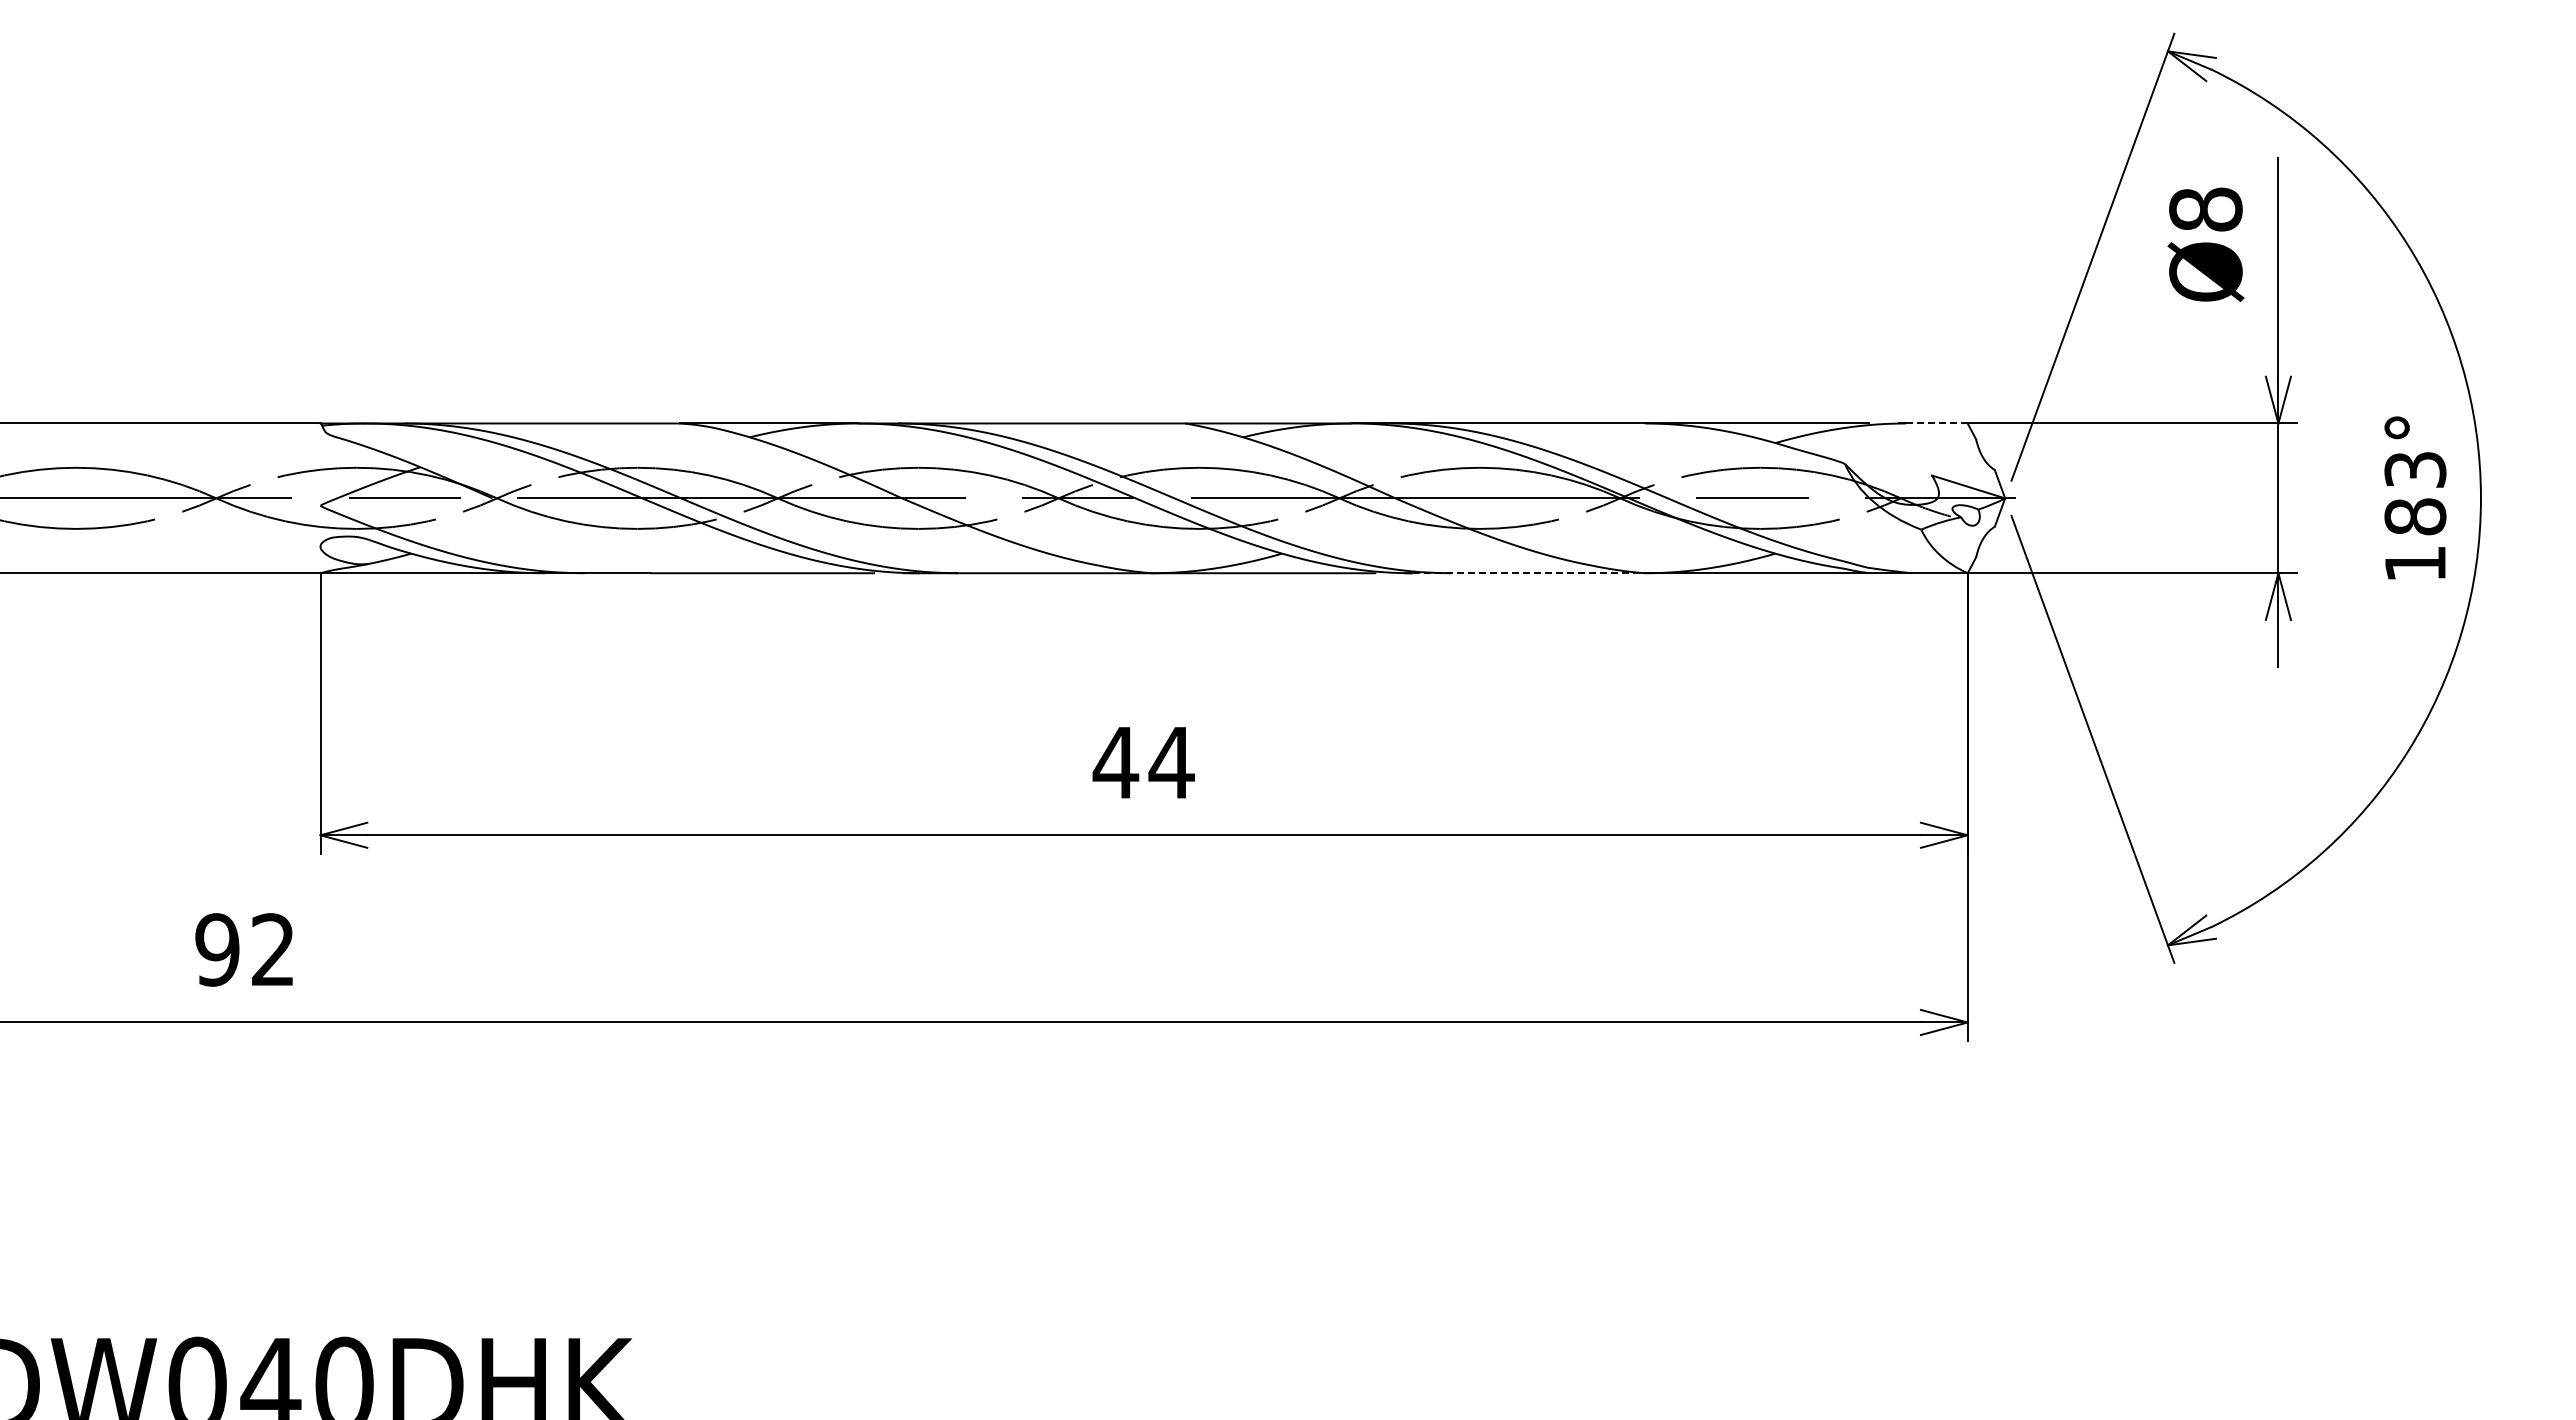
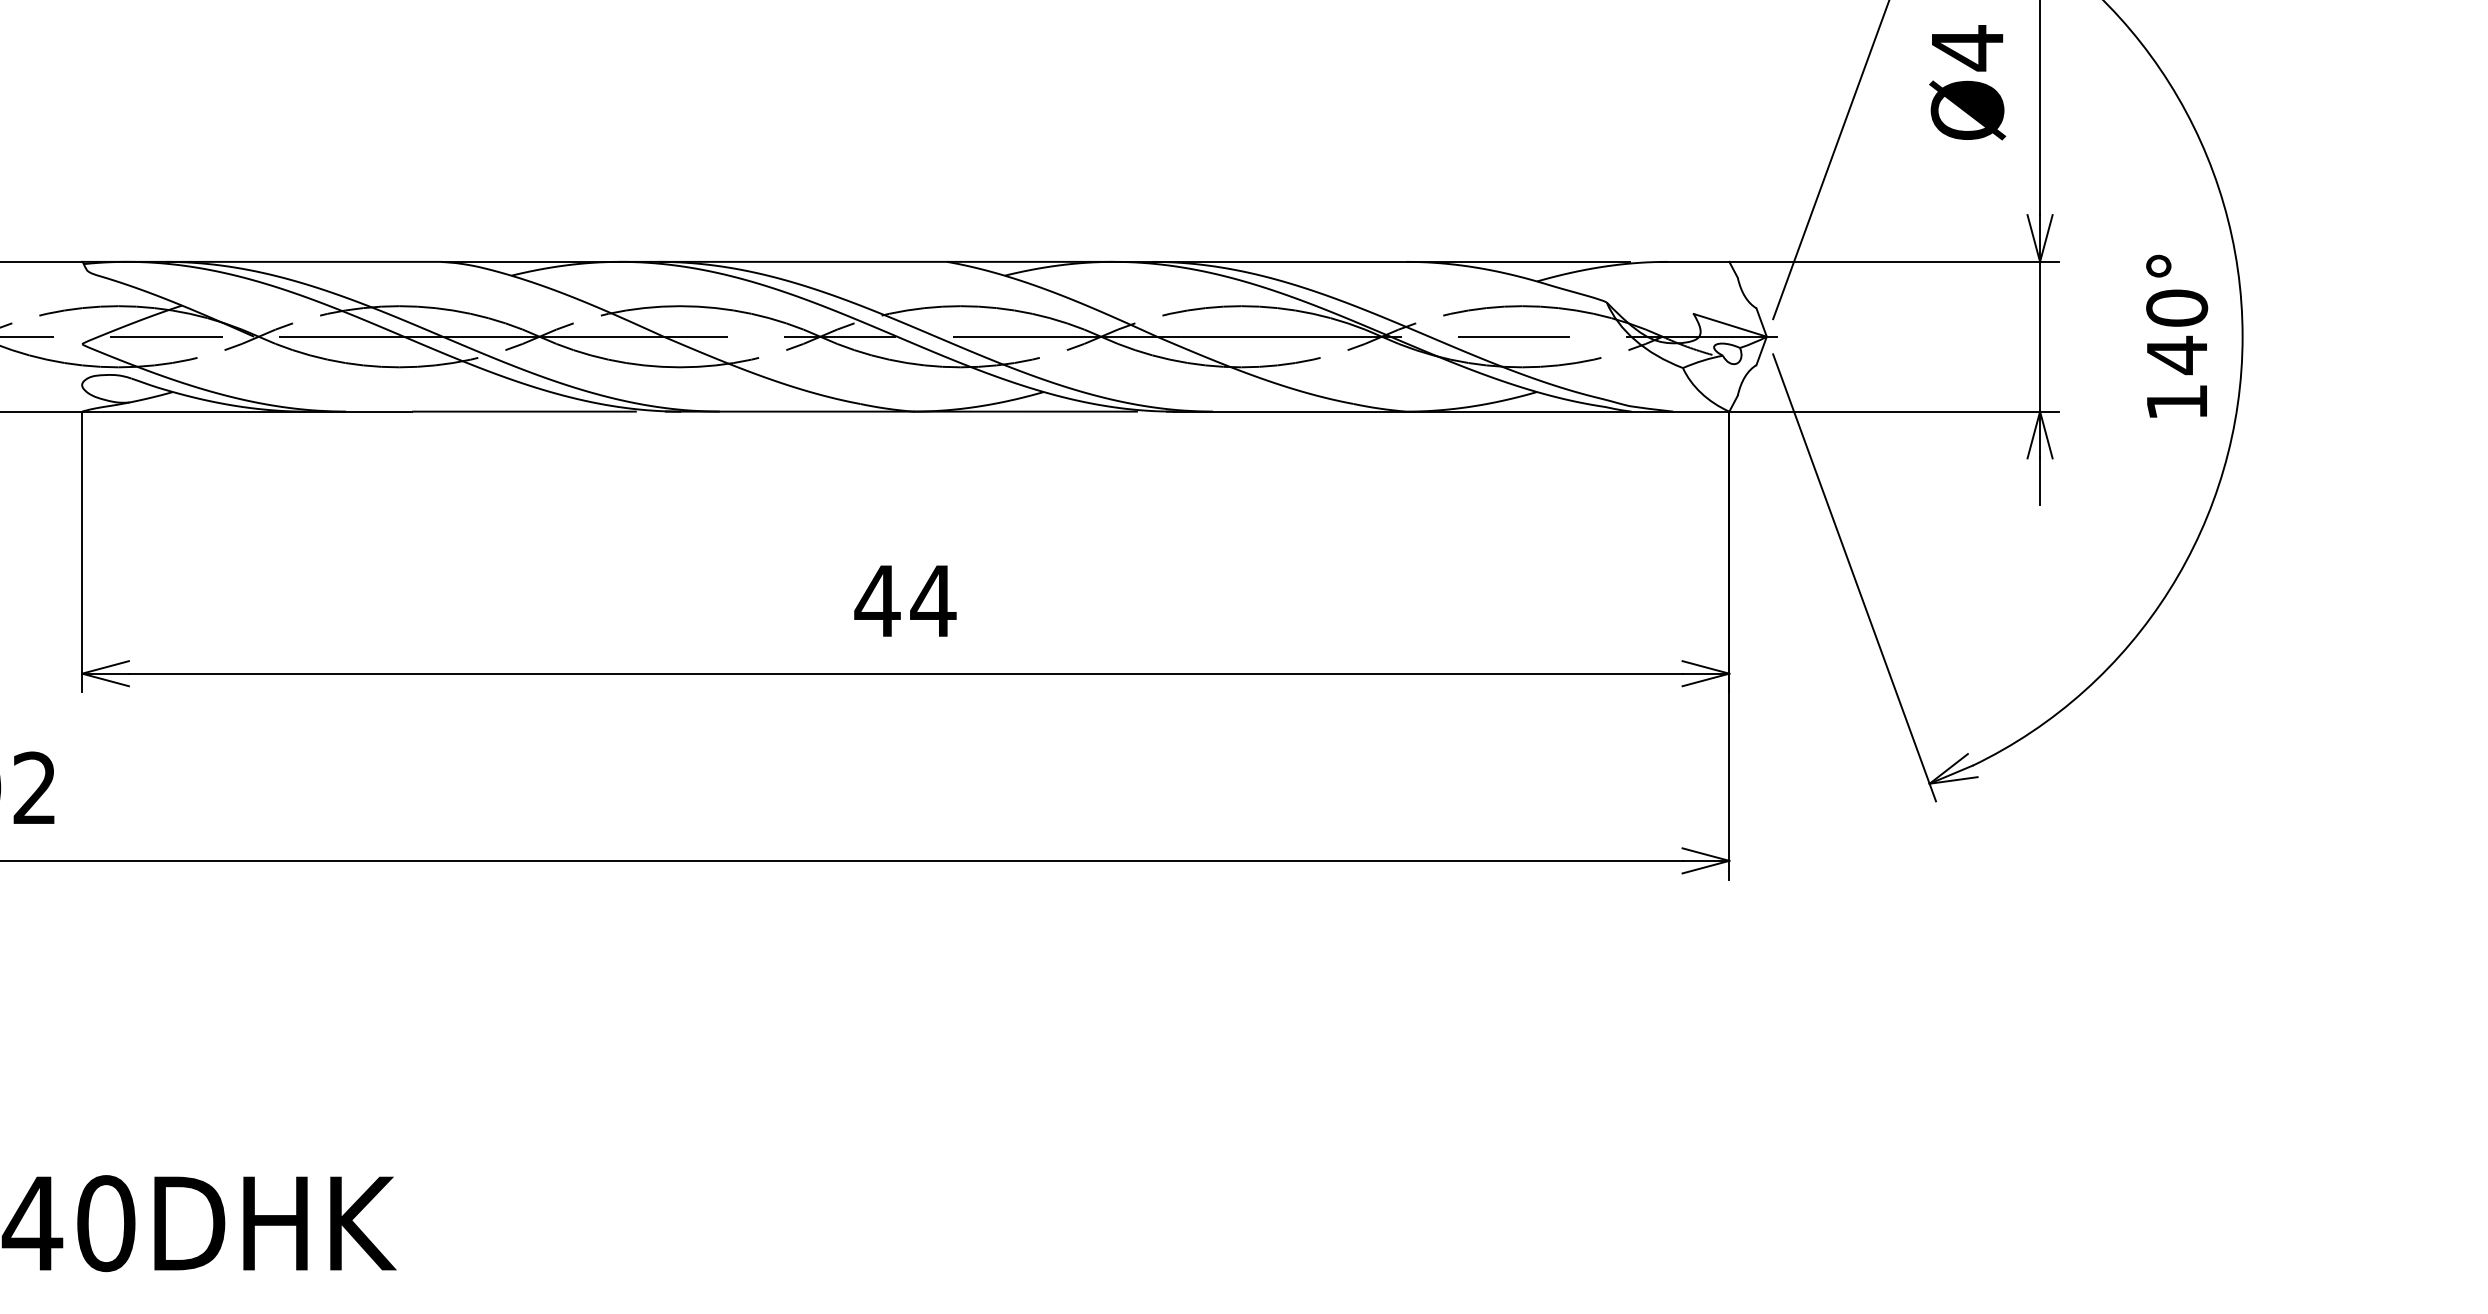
text: (2205, 209) -> (1967, 47), Ø8 -> Ø4
line: (1934, 423) -> (1696, 261), dashed -> solid
text: (2415, 493) -> (2177, 331), 183° -> 140°
line: (1529, 573) -> (1291, 411), dashed -> solid

